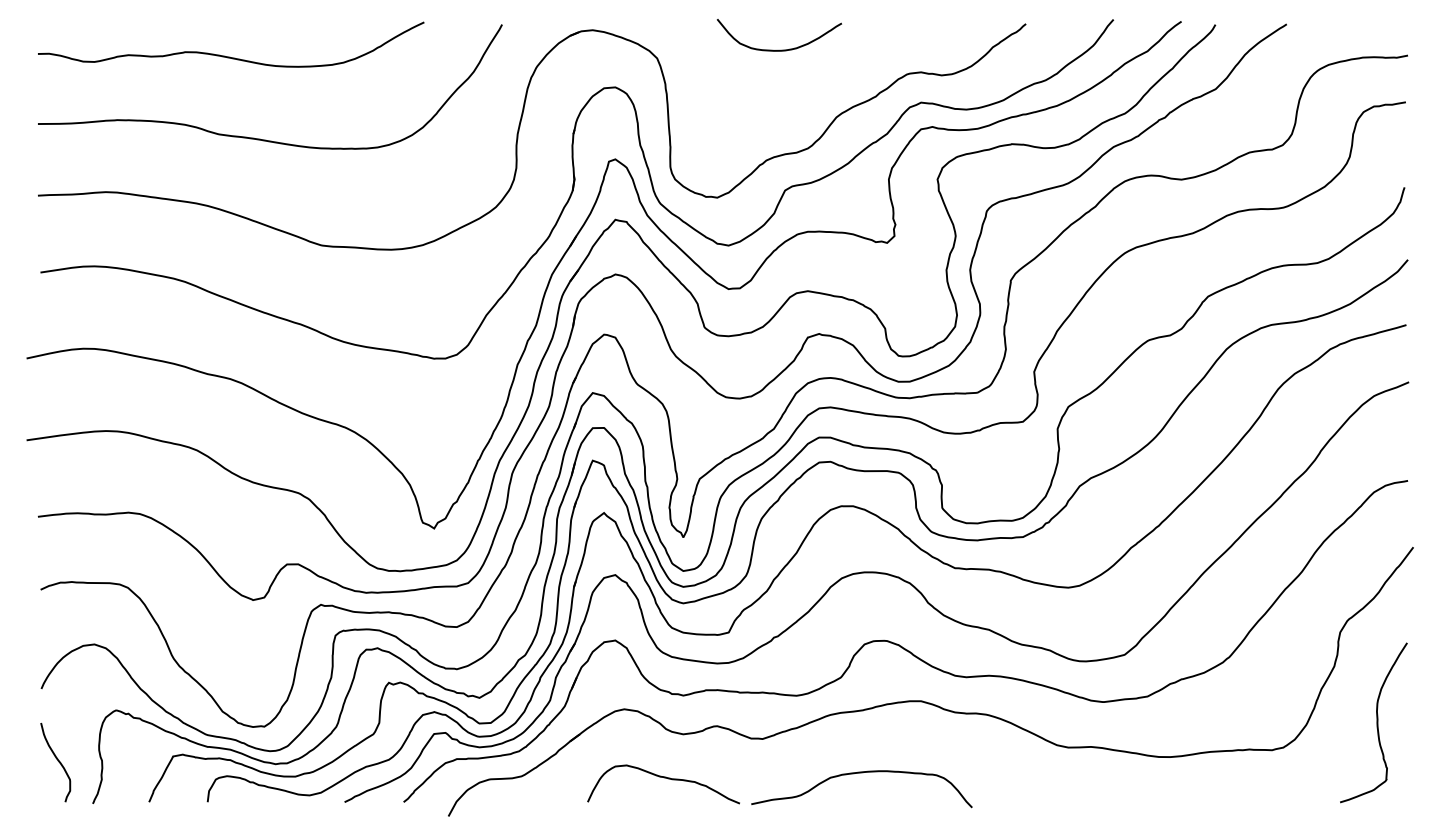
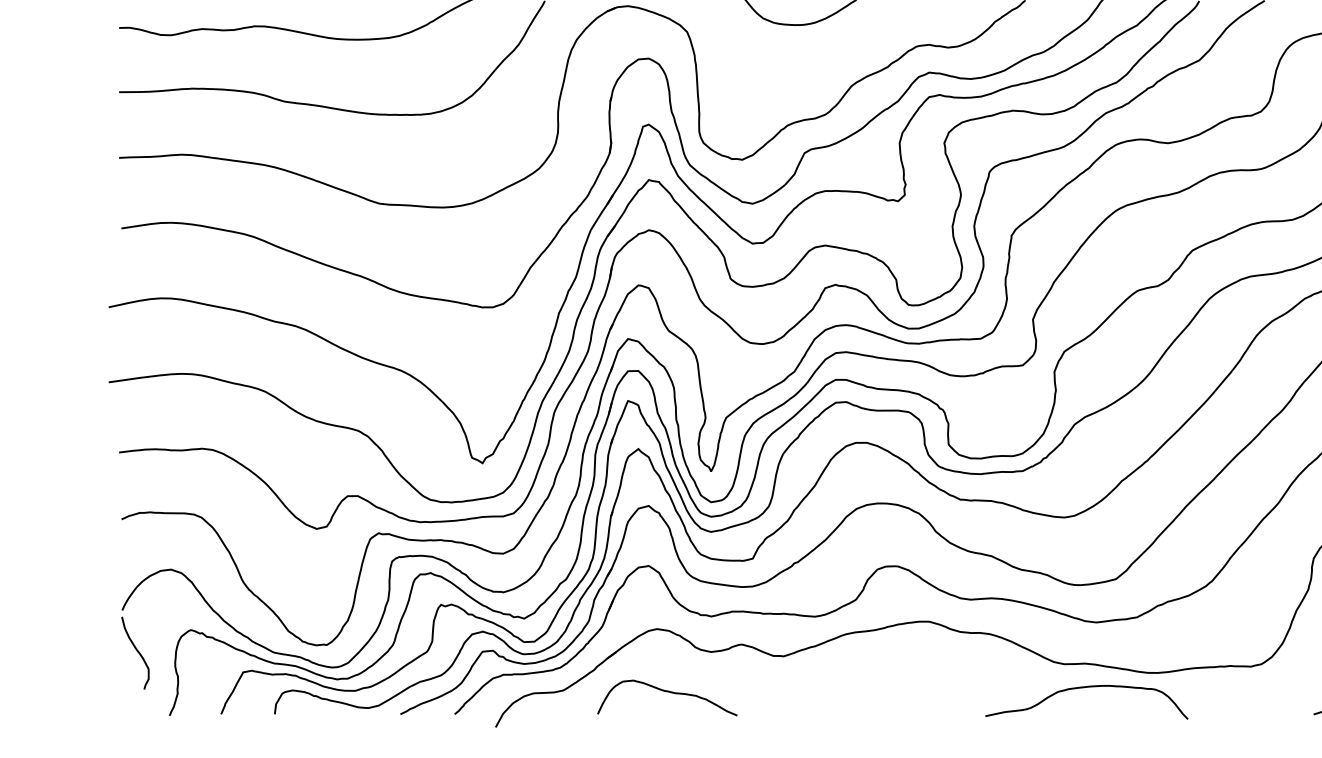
curve: (57, 760) -> (137, 651), moved
curve: (861, 773) -> (1086, 687), moved
curve: (664, 778) -> (668, 692), moved

